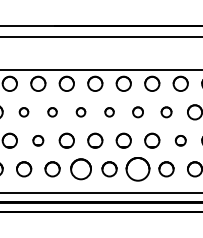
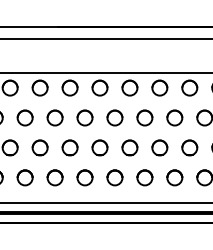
part: (23, 111) -> (24, 117), size x1.67
part: (52, 111) -> (54, 117), size x1.67
part: (80, 111) -> (84, 117), size x1.67
part: (109, 111) -> (114, 117), size x1.67
part: (137, 111) -> (144, 117), size x1.43
part: (166, 111) -> (174, 117), size x1.43
part: (37, 140) -> (39, 147), size x1.43
part: (180, 140) -> (189, 147), size x1.43
part: (80, 168) -> (84, 177), size x0.71
part: (137, 168) -> (144, 177), size x0.62

